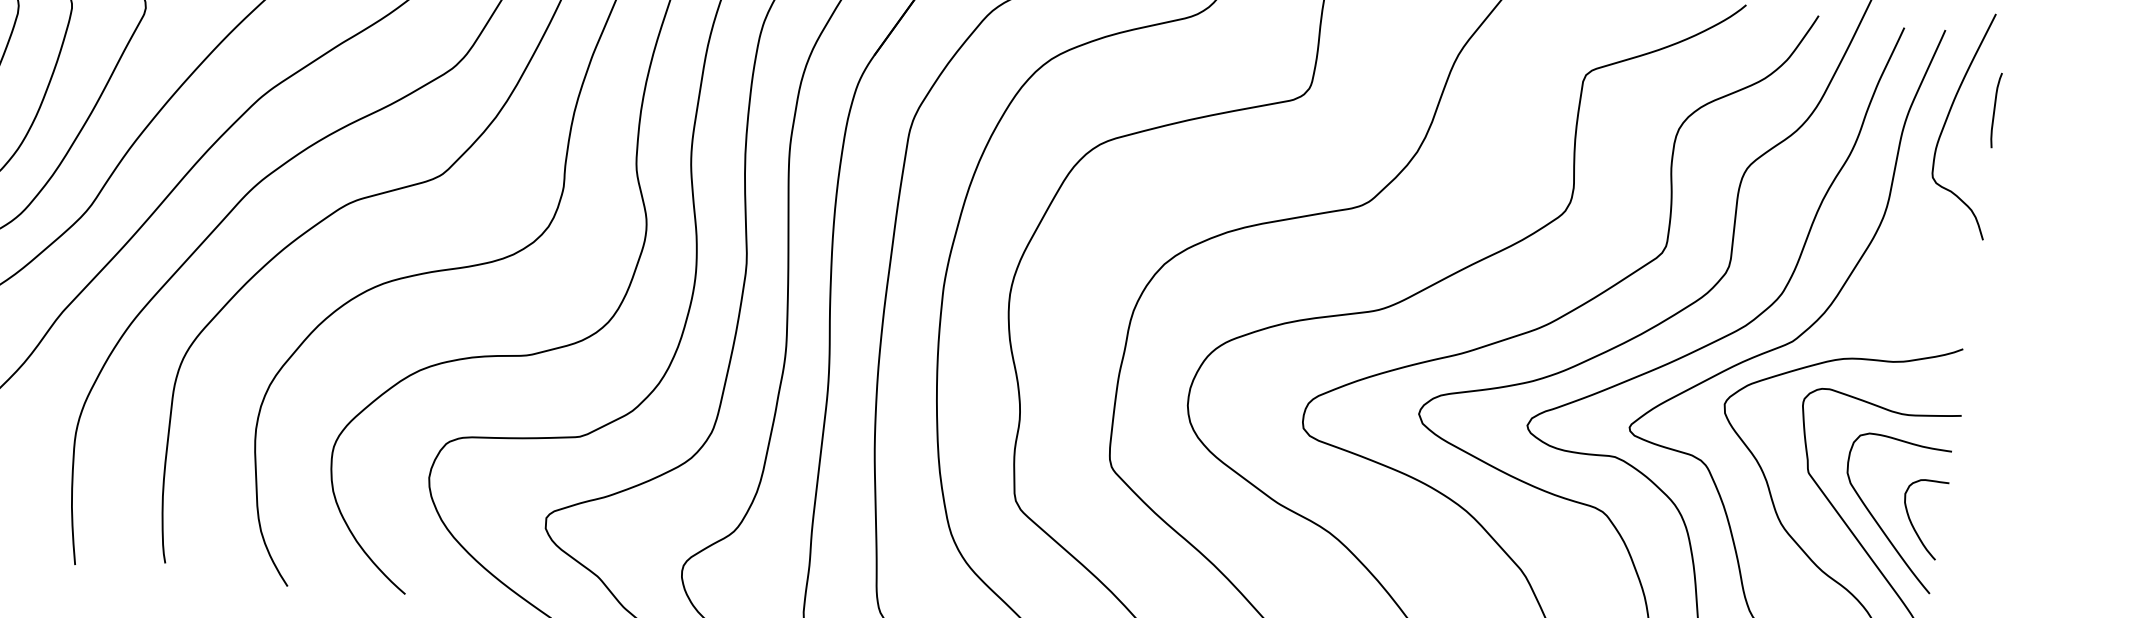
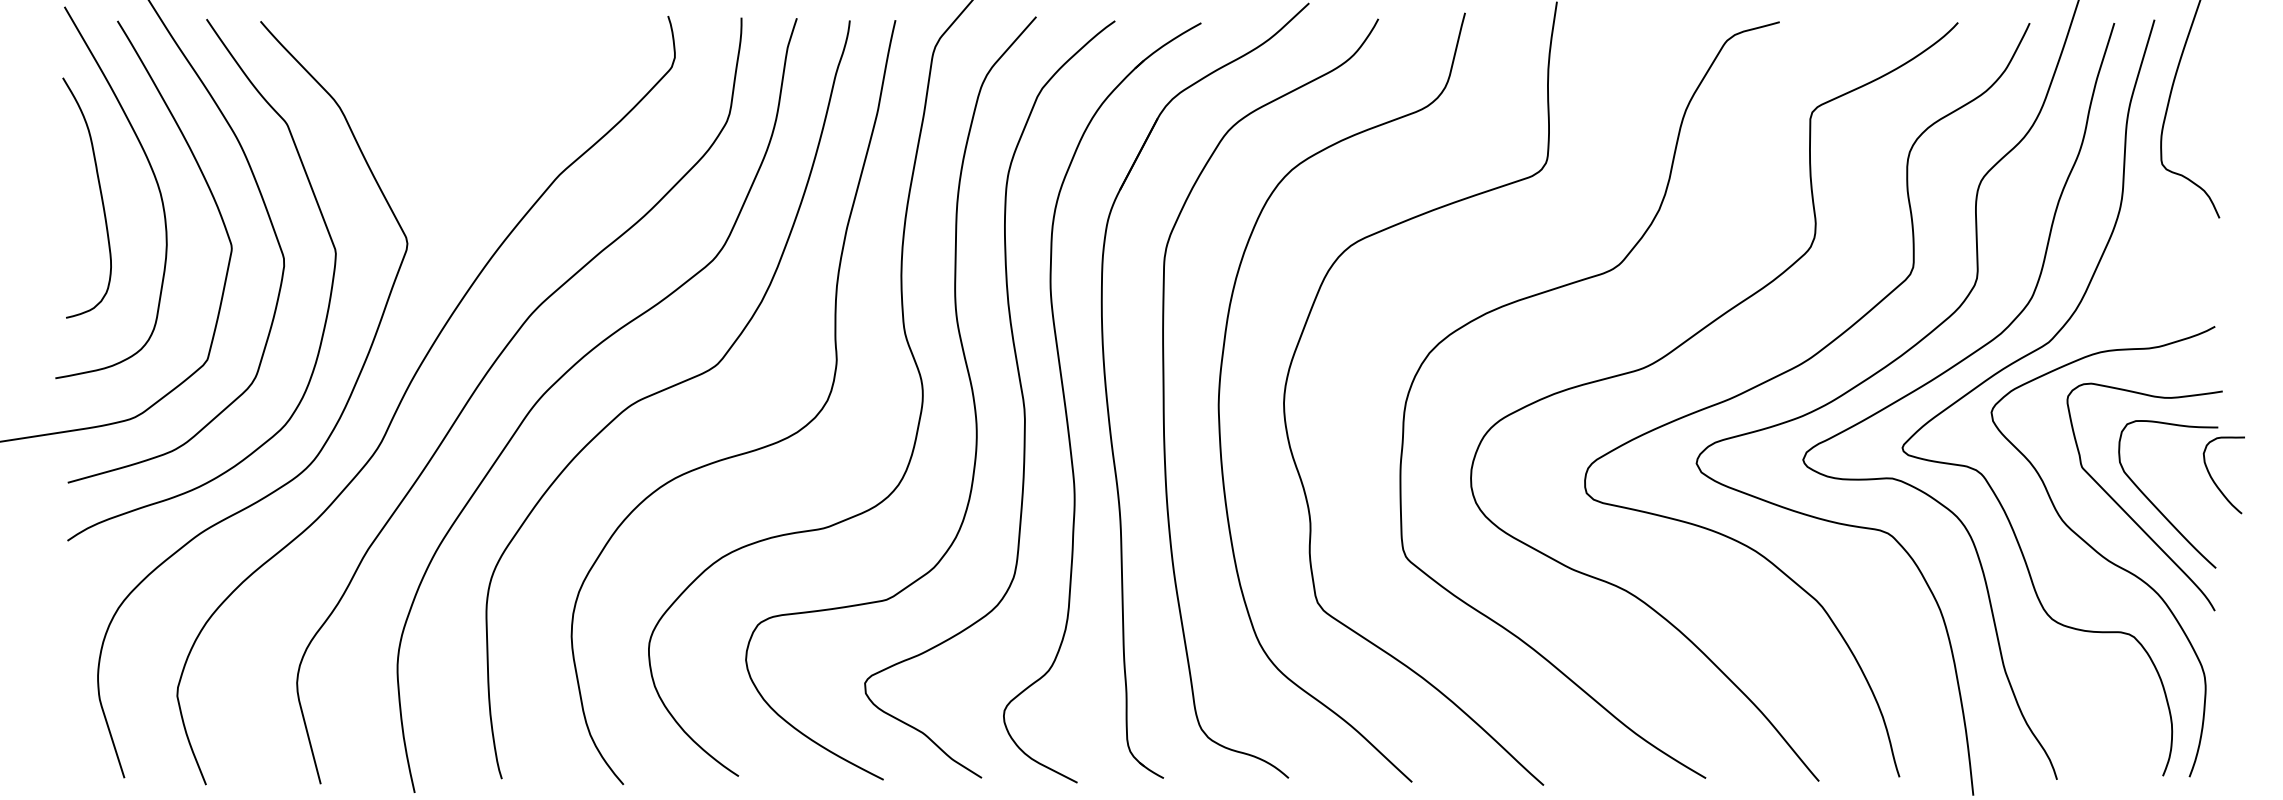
curve: (1995, 110) -> (2213, 90), removed
curve: (1912, 522) -> (2214, 480), moved

